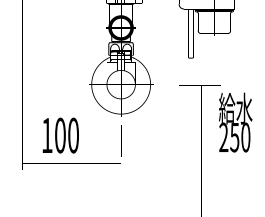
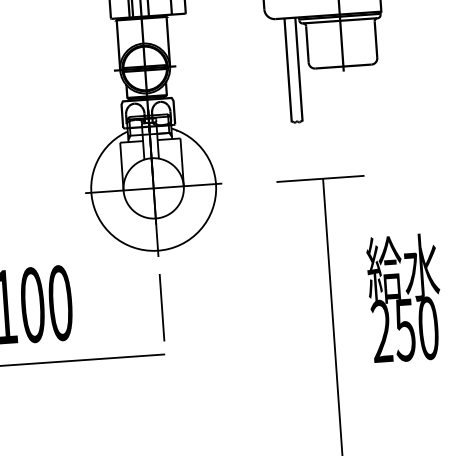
text: (235, 122) -> (404, 298), moved

